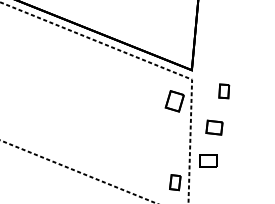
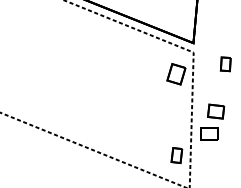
part: (214, 127) -> (216, 111), moved

